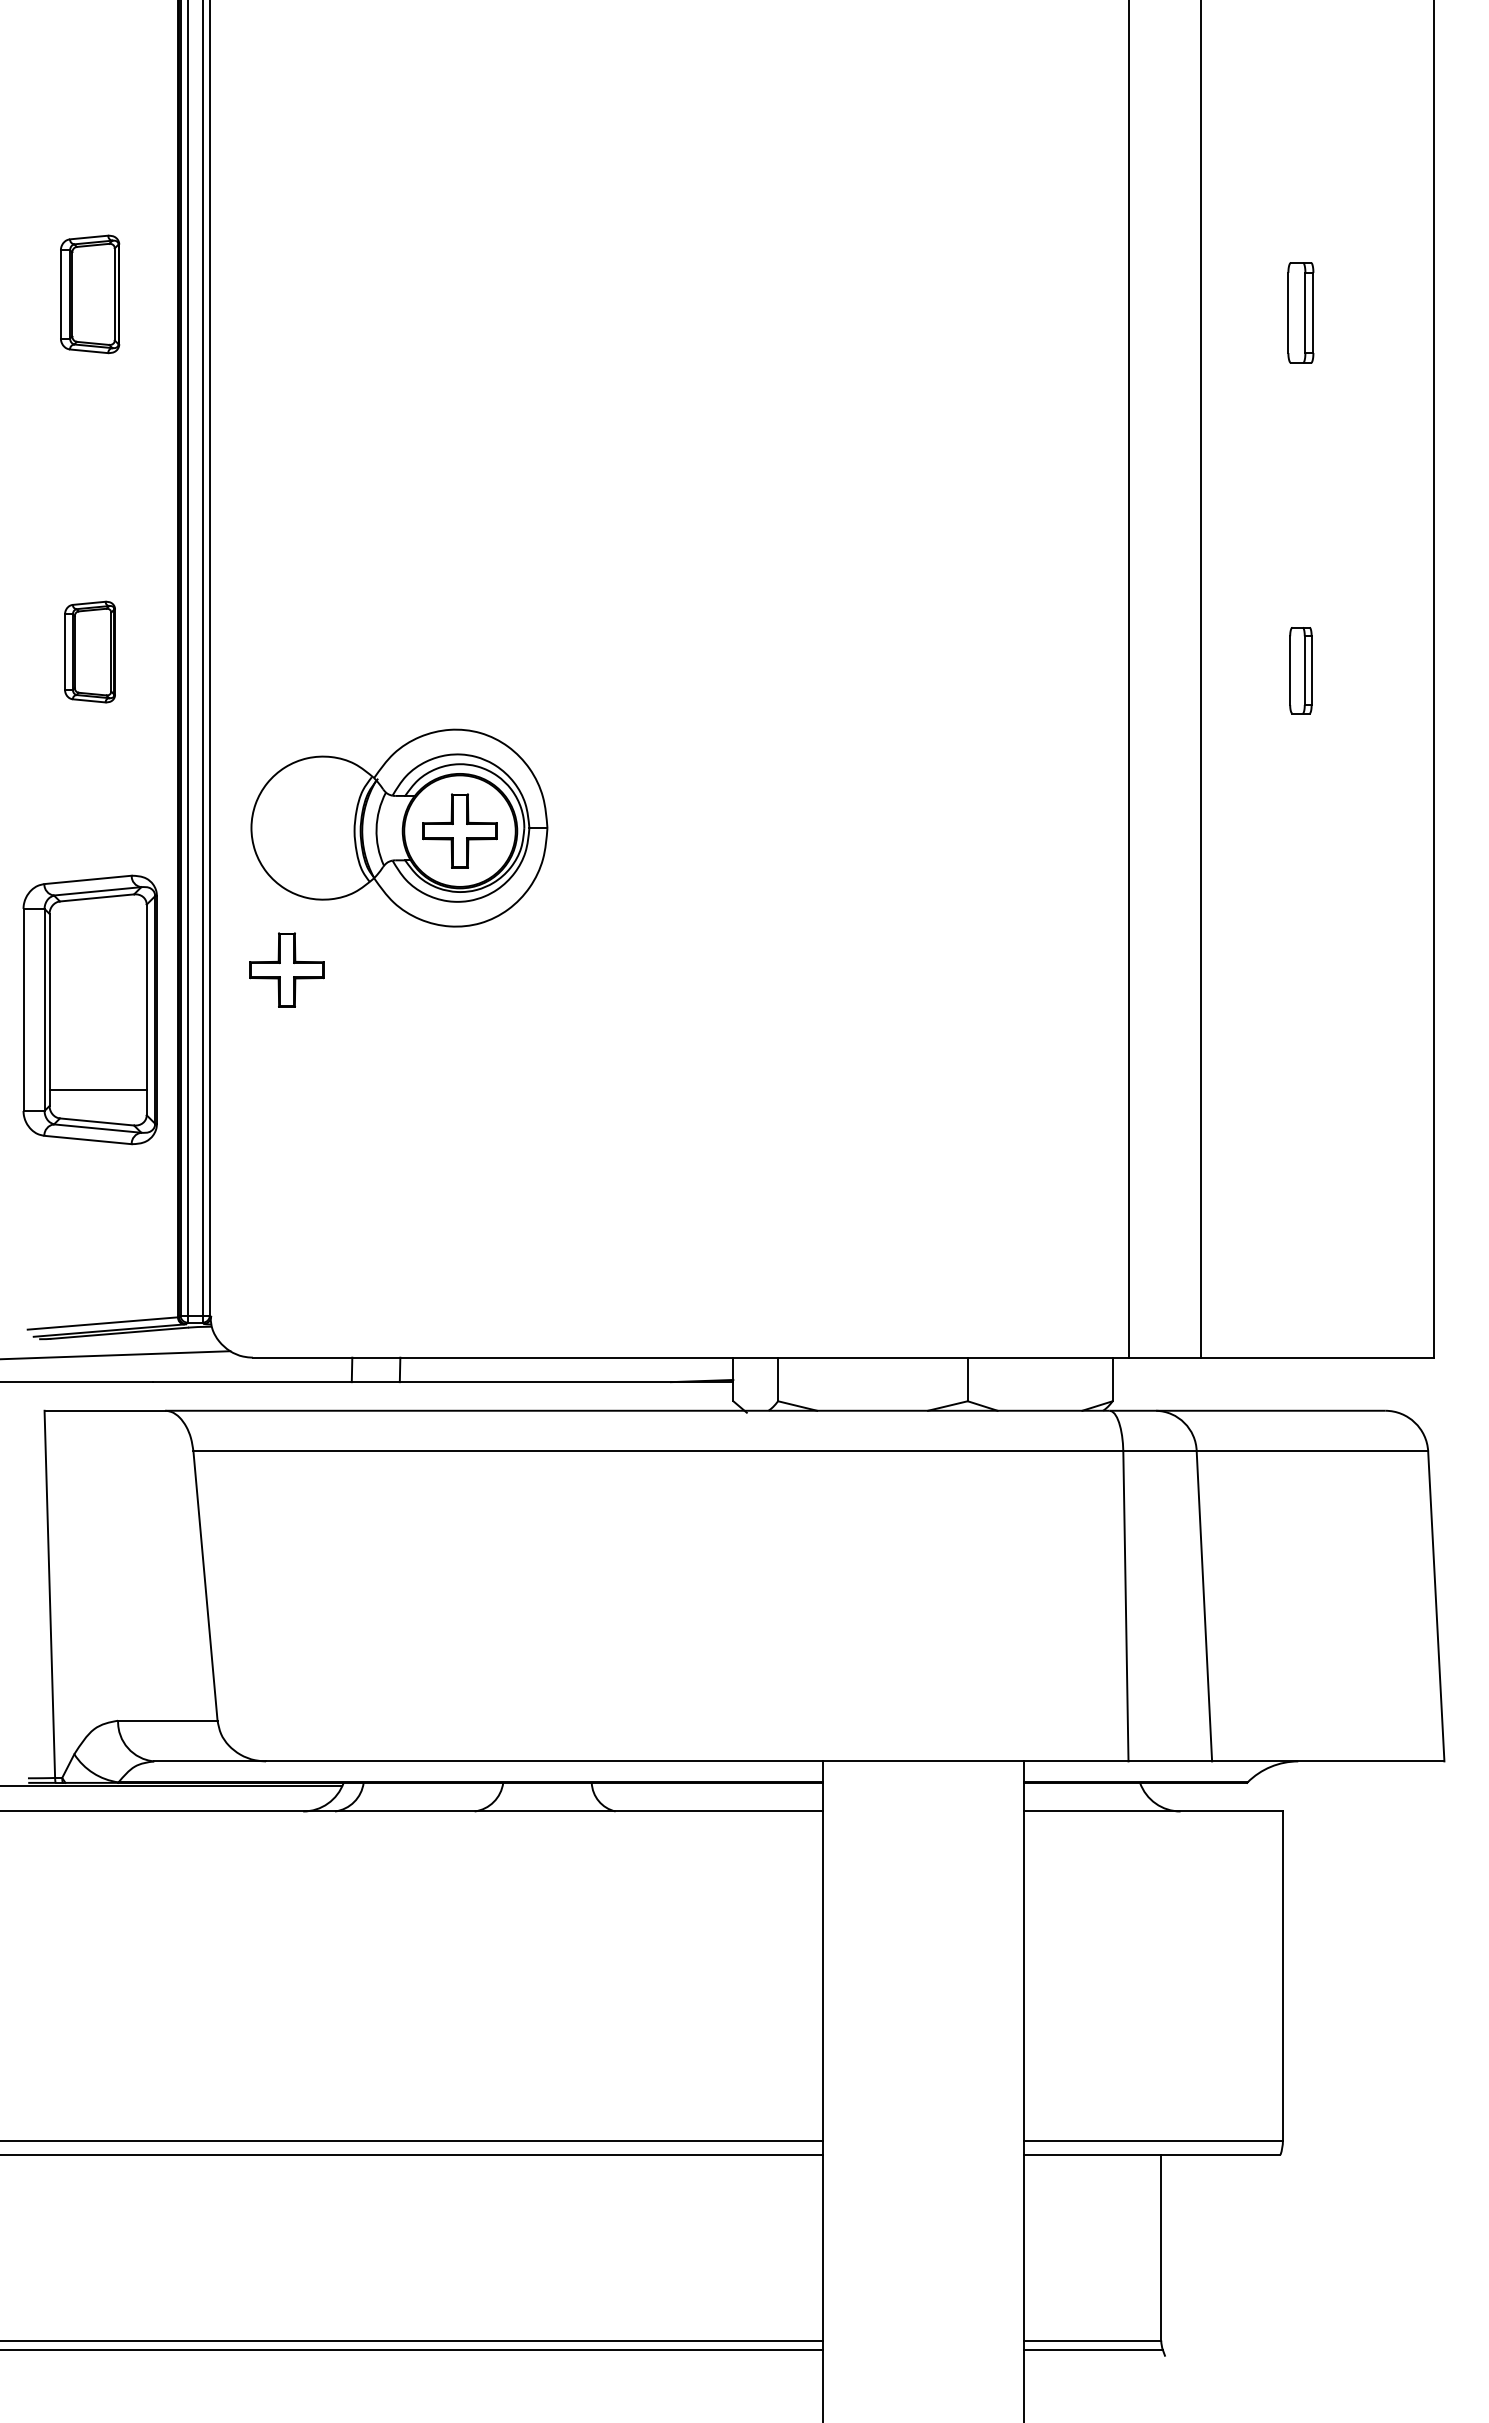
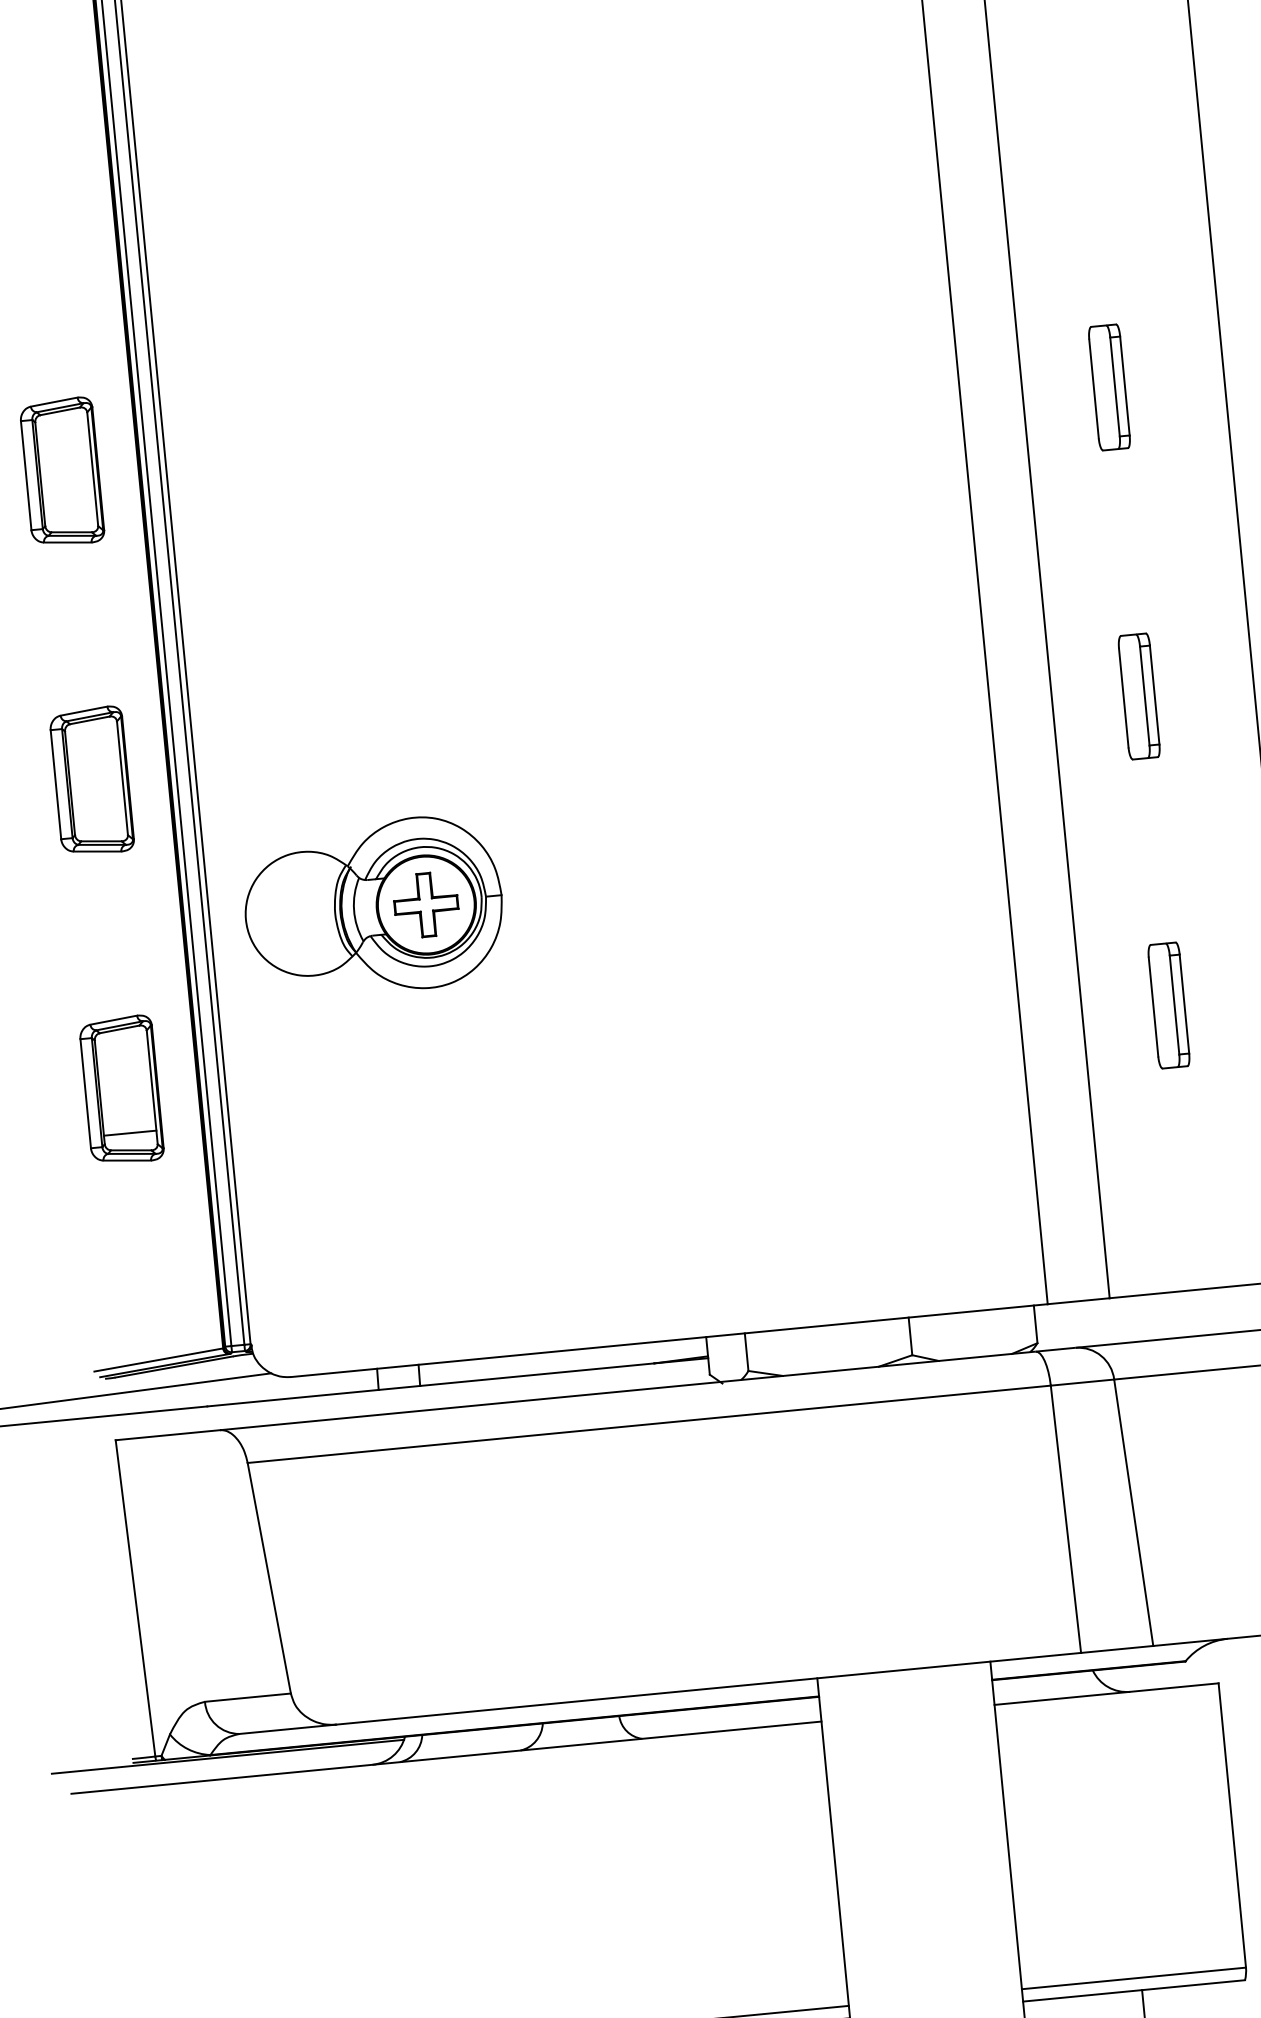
part: (89, 294) -> (61, 472), size x1.43
part: (1300, 312) -> (1109, 387), size x1.43
part: (89, 651) -> (91, 780), size x1.67
part: (1300, 670) -> (1138, 696), size x1.67
part: (286, 969) -> (287, 1038), removed
part: (89, 1009) -> (121, 1089), size x0.62
part: (1300, 1028) -> (1168, 1005), added

